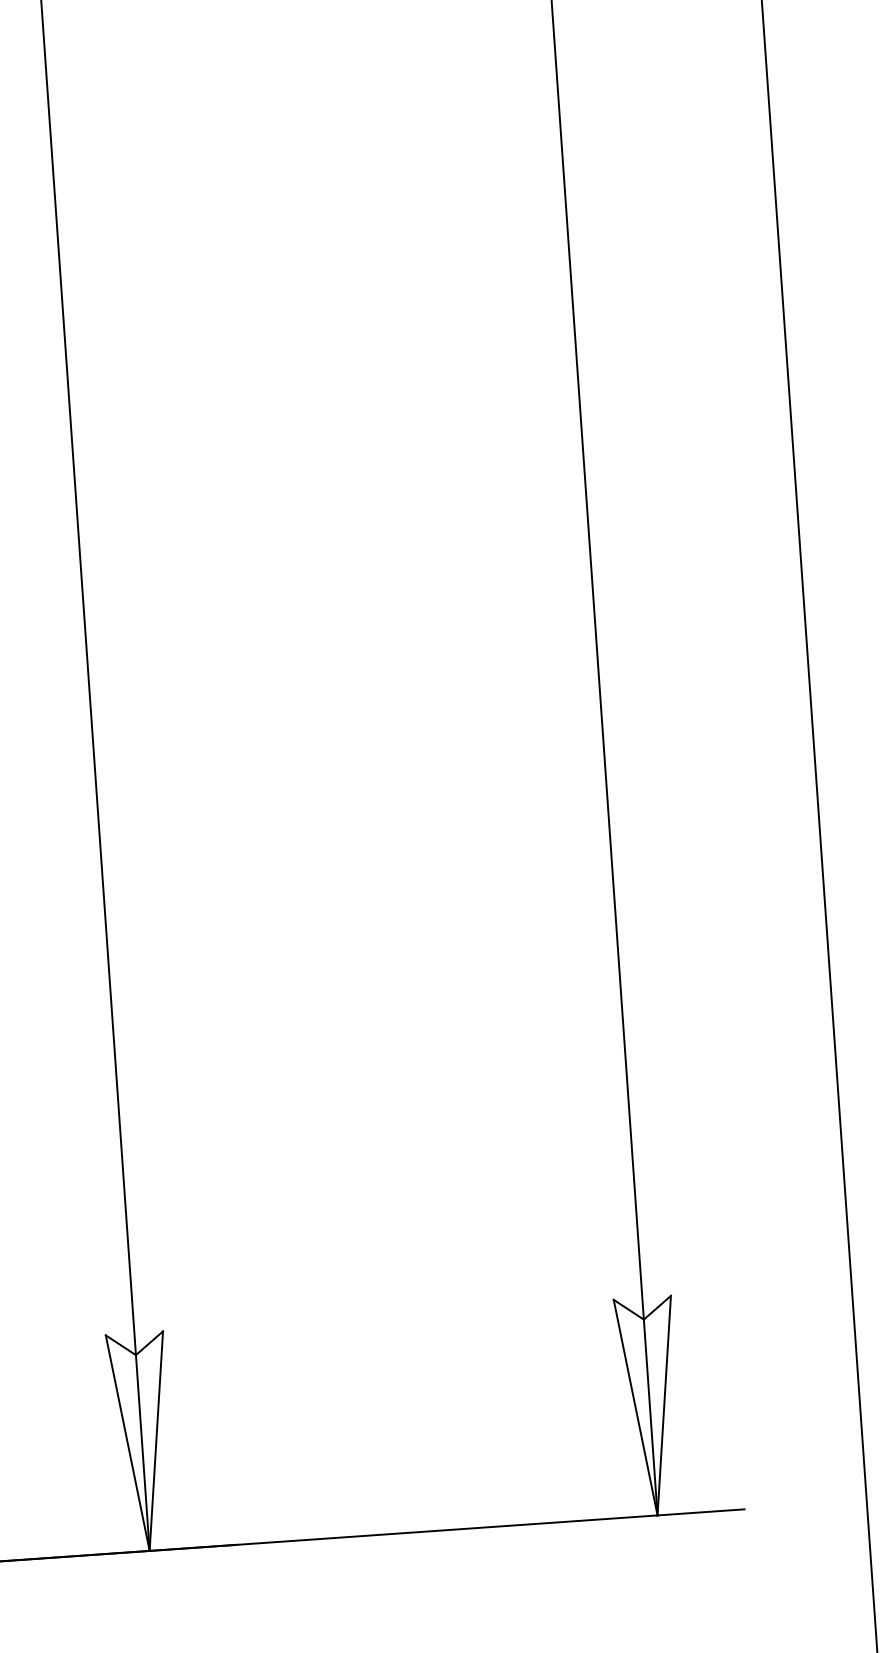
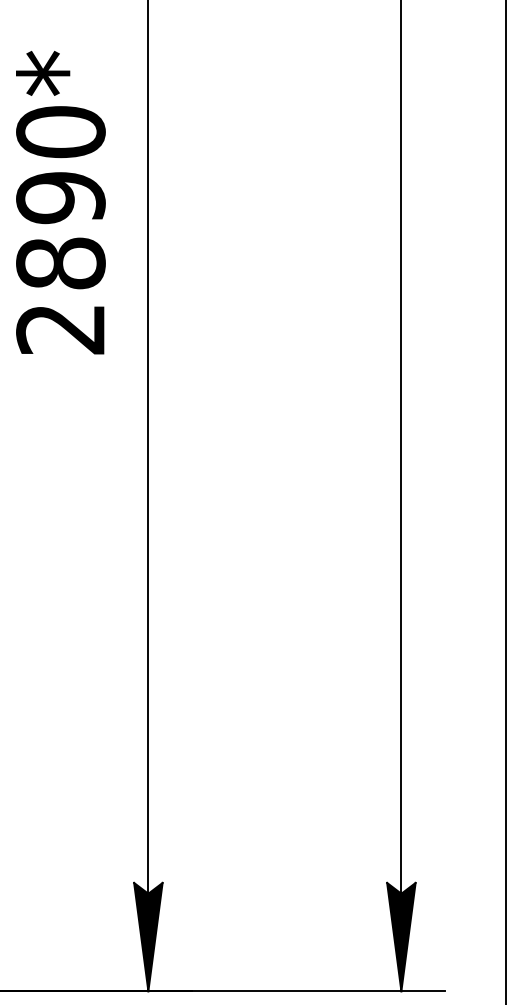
fill: (650, 1405) -> (401, 936), added
fill: (142, 1440) -> (148, 936), added

